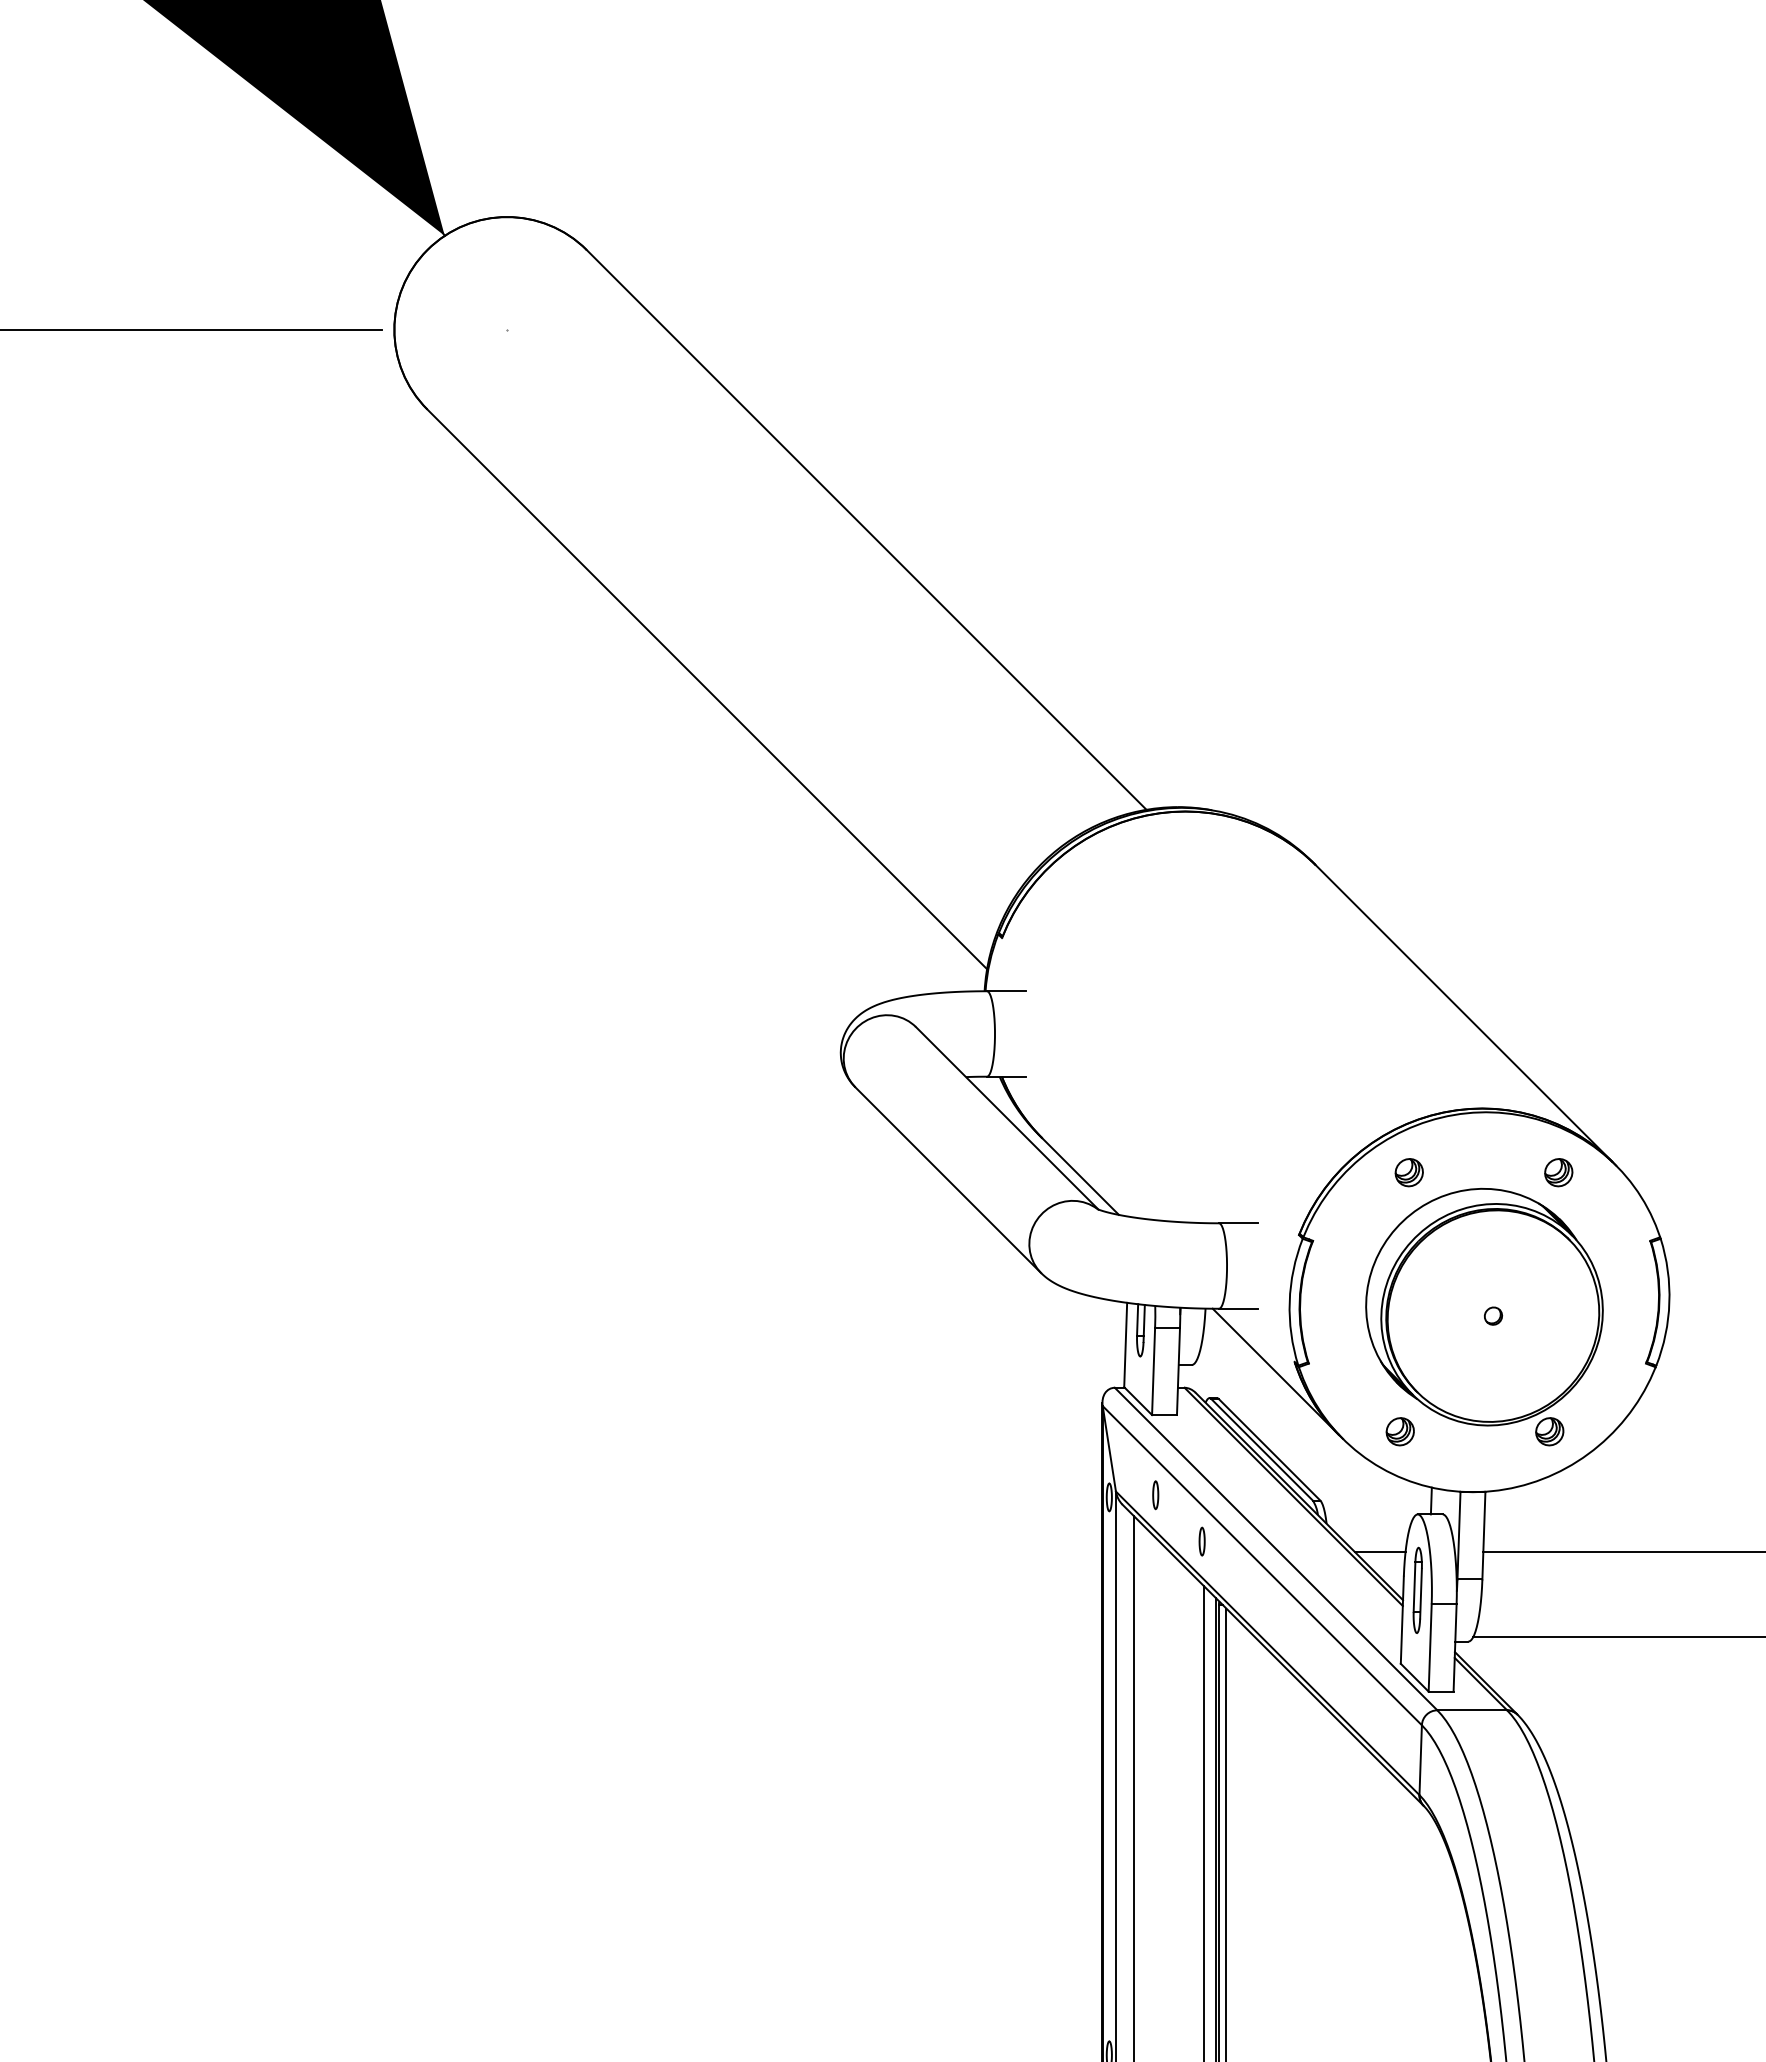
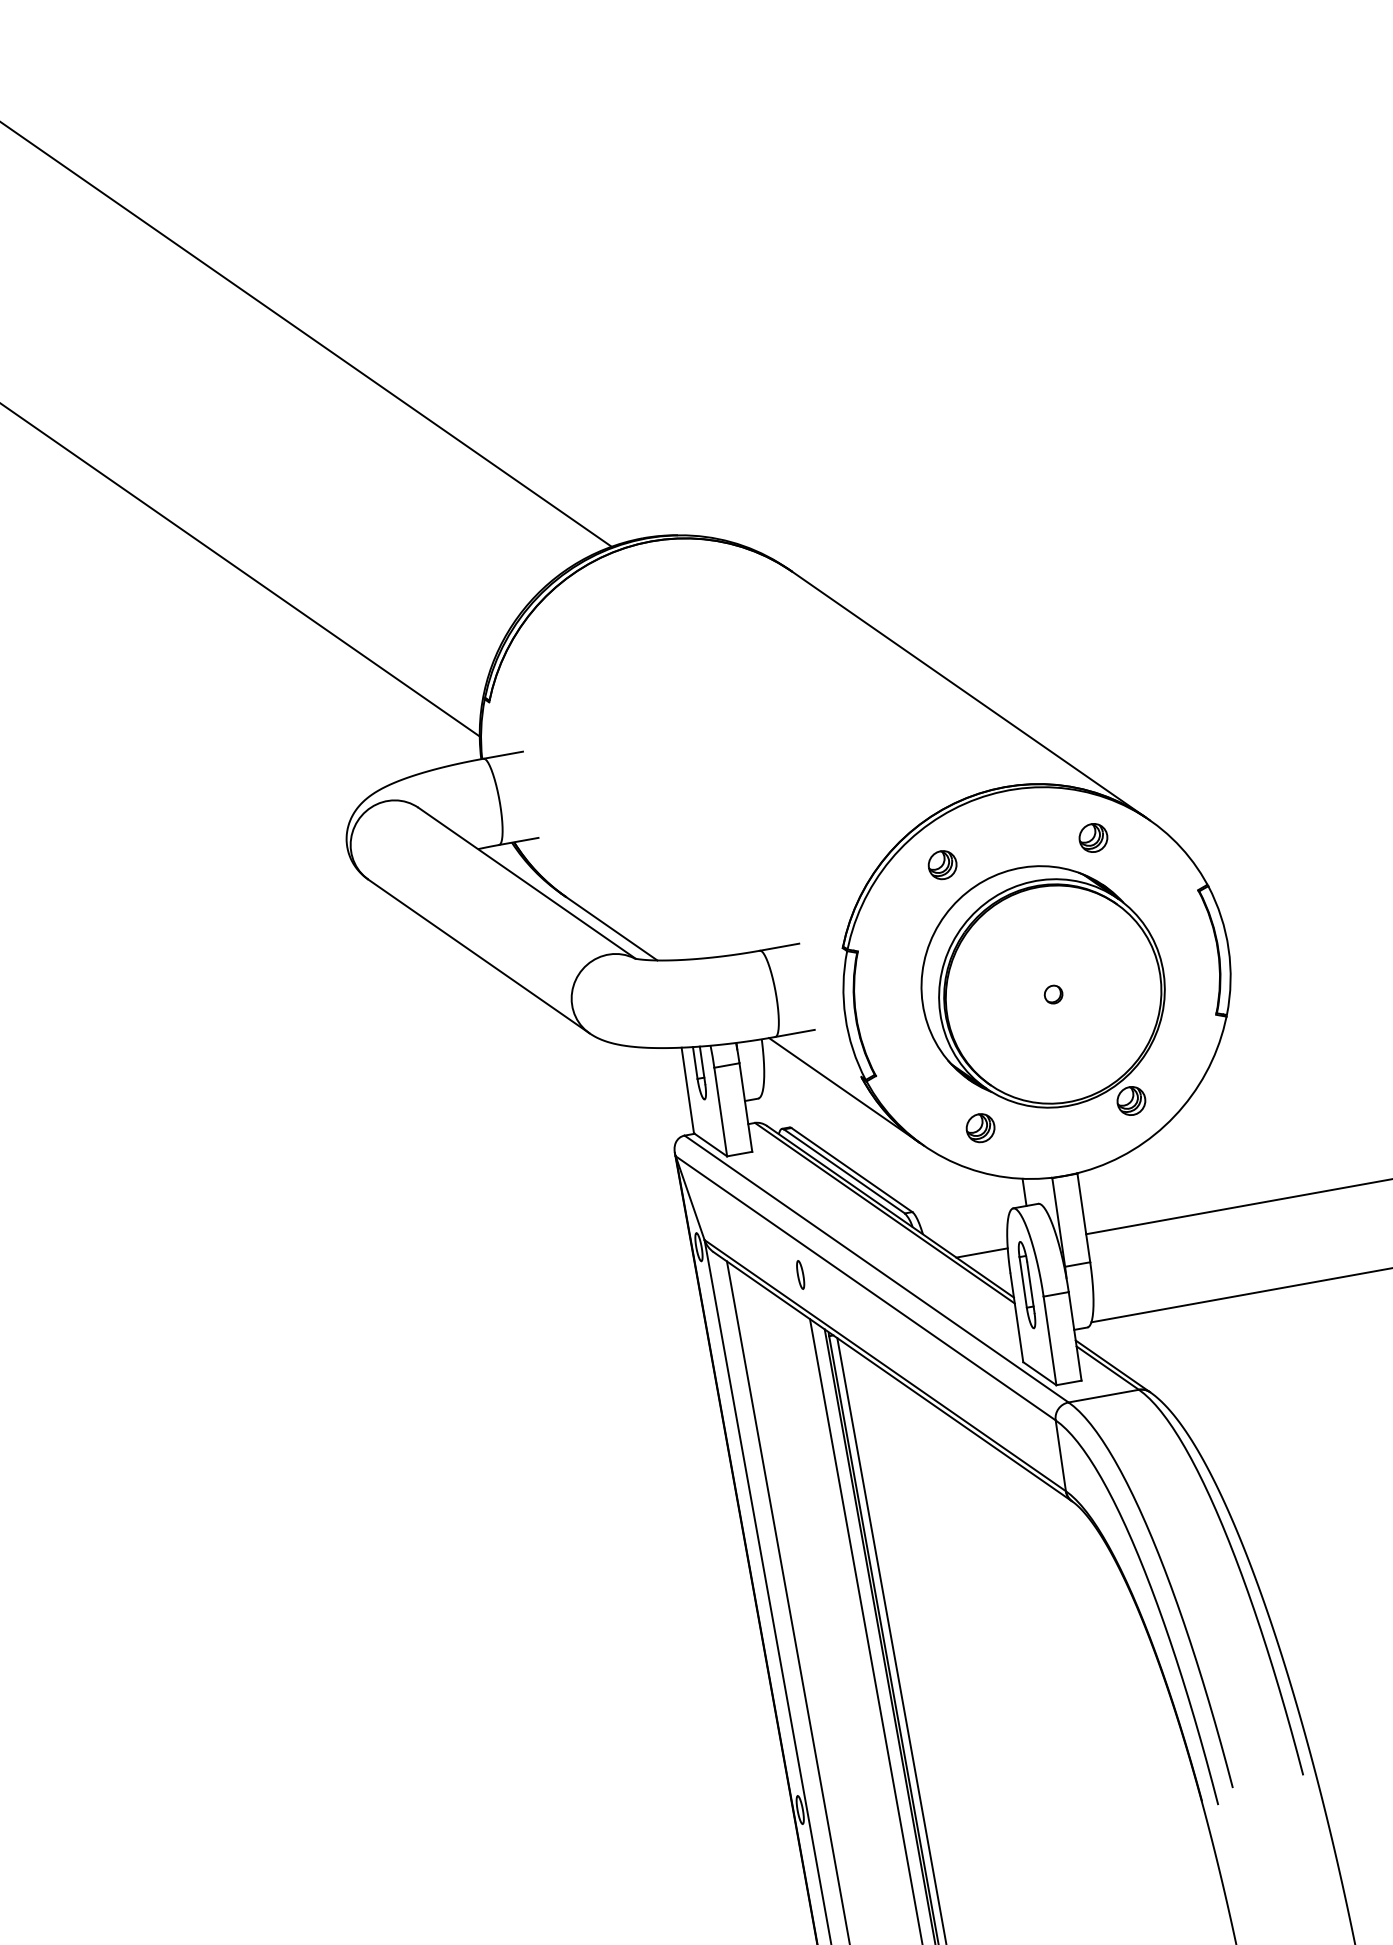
part: (1155, 1495) -> (745, 1236), removed

